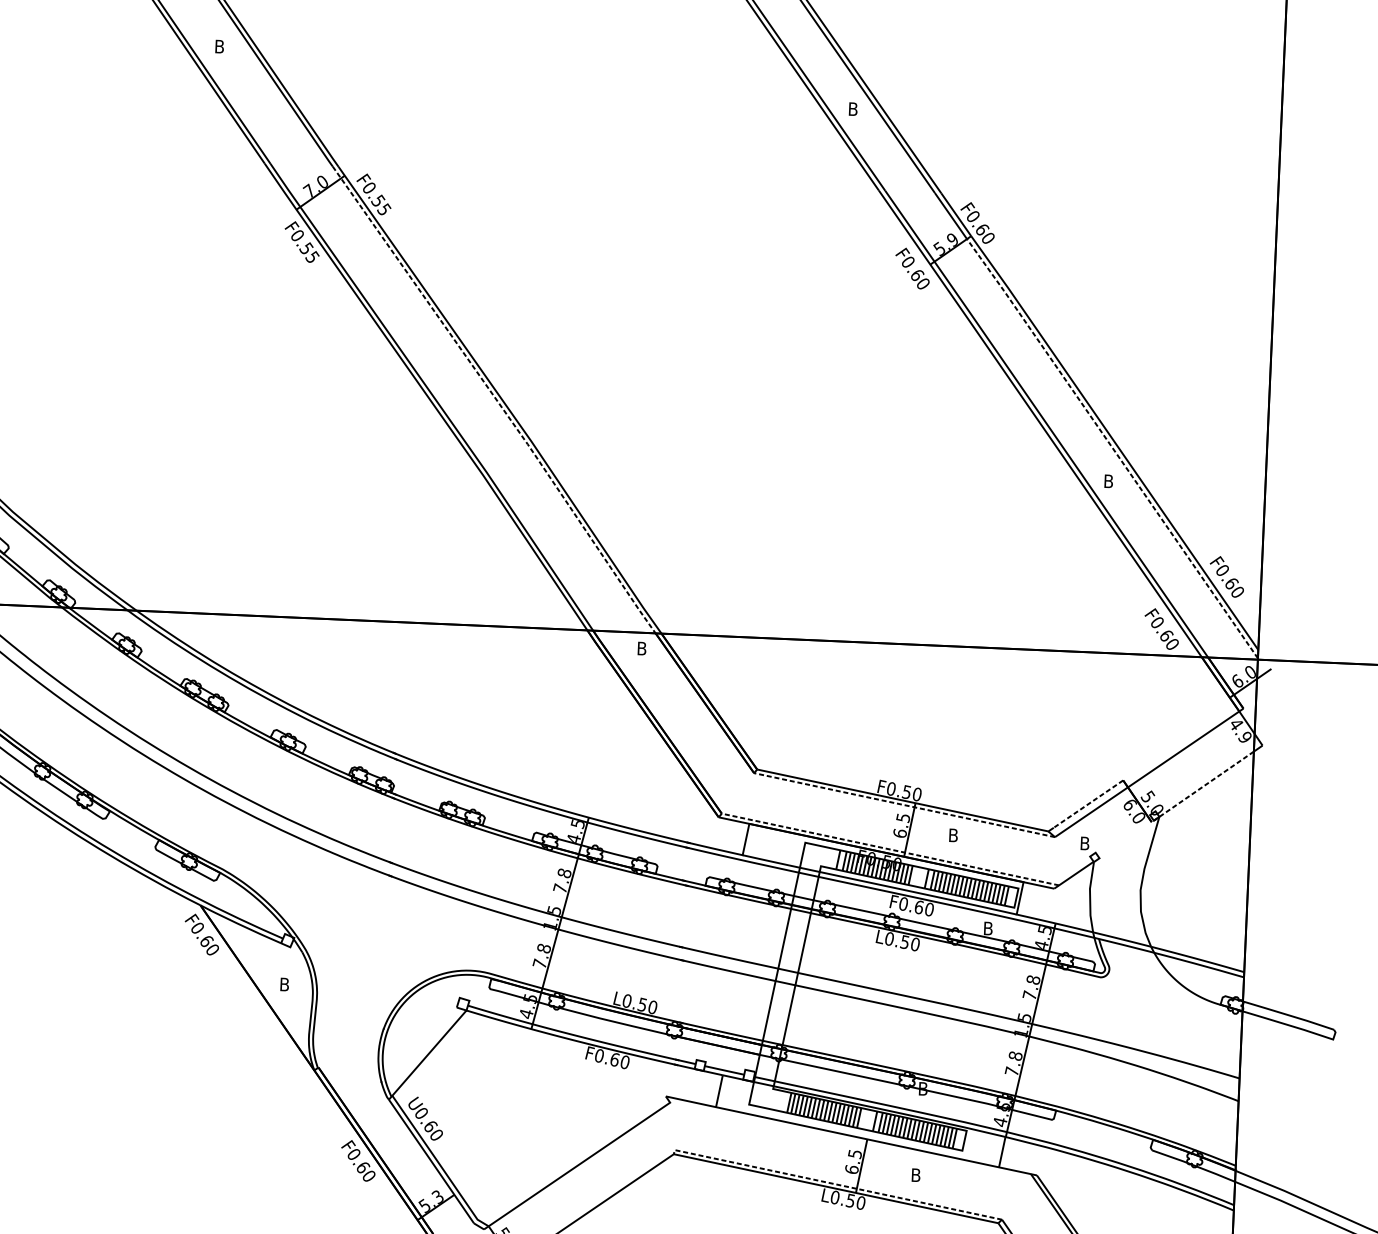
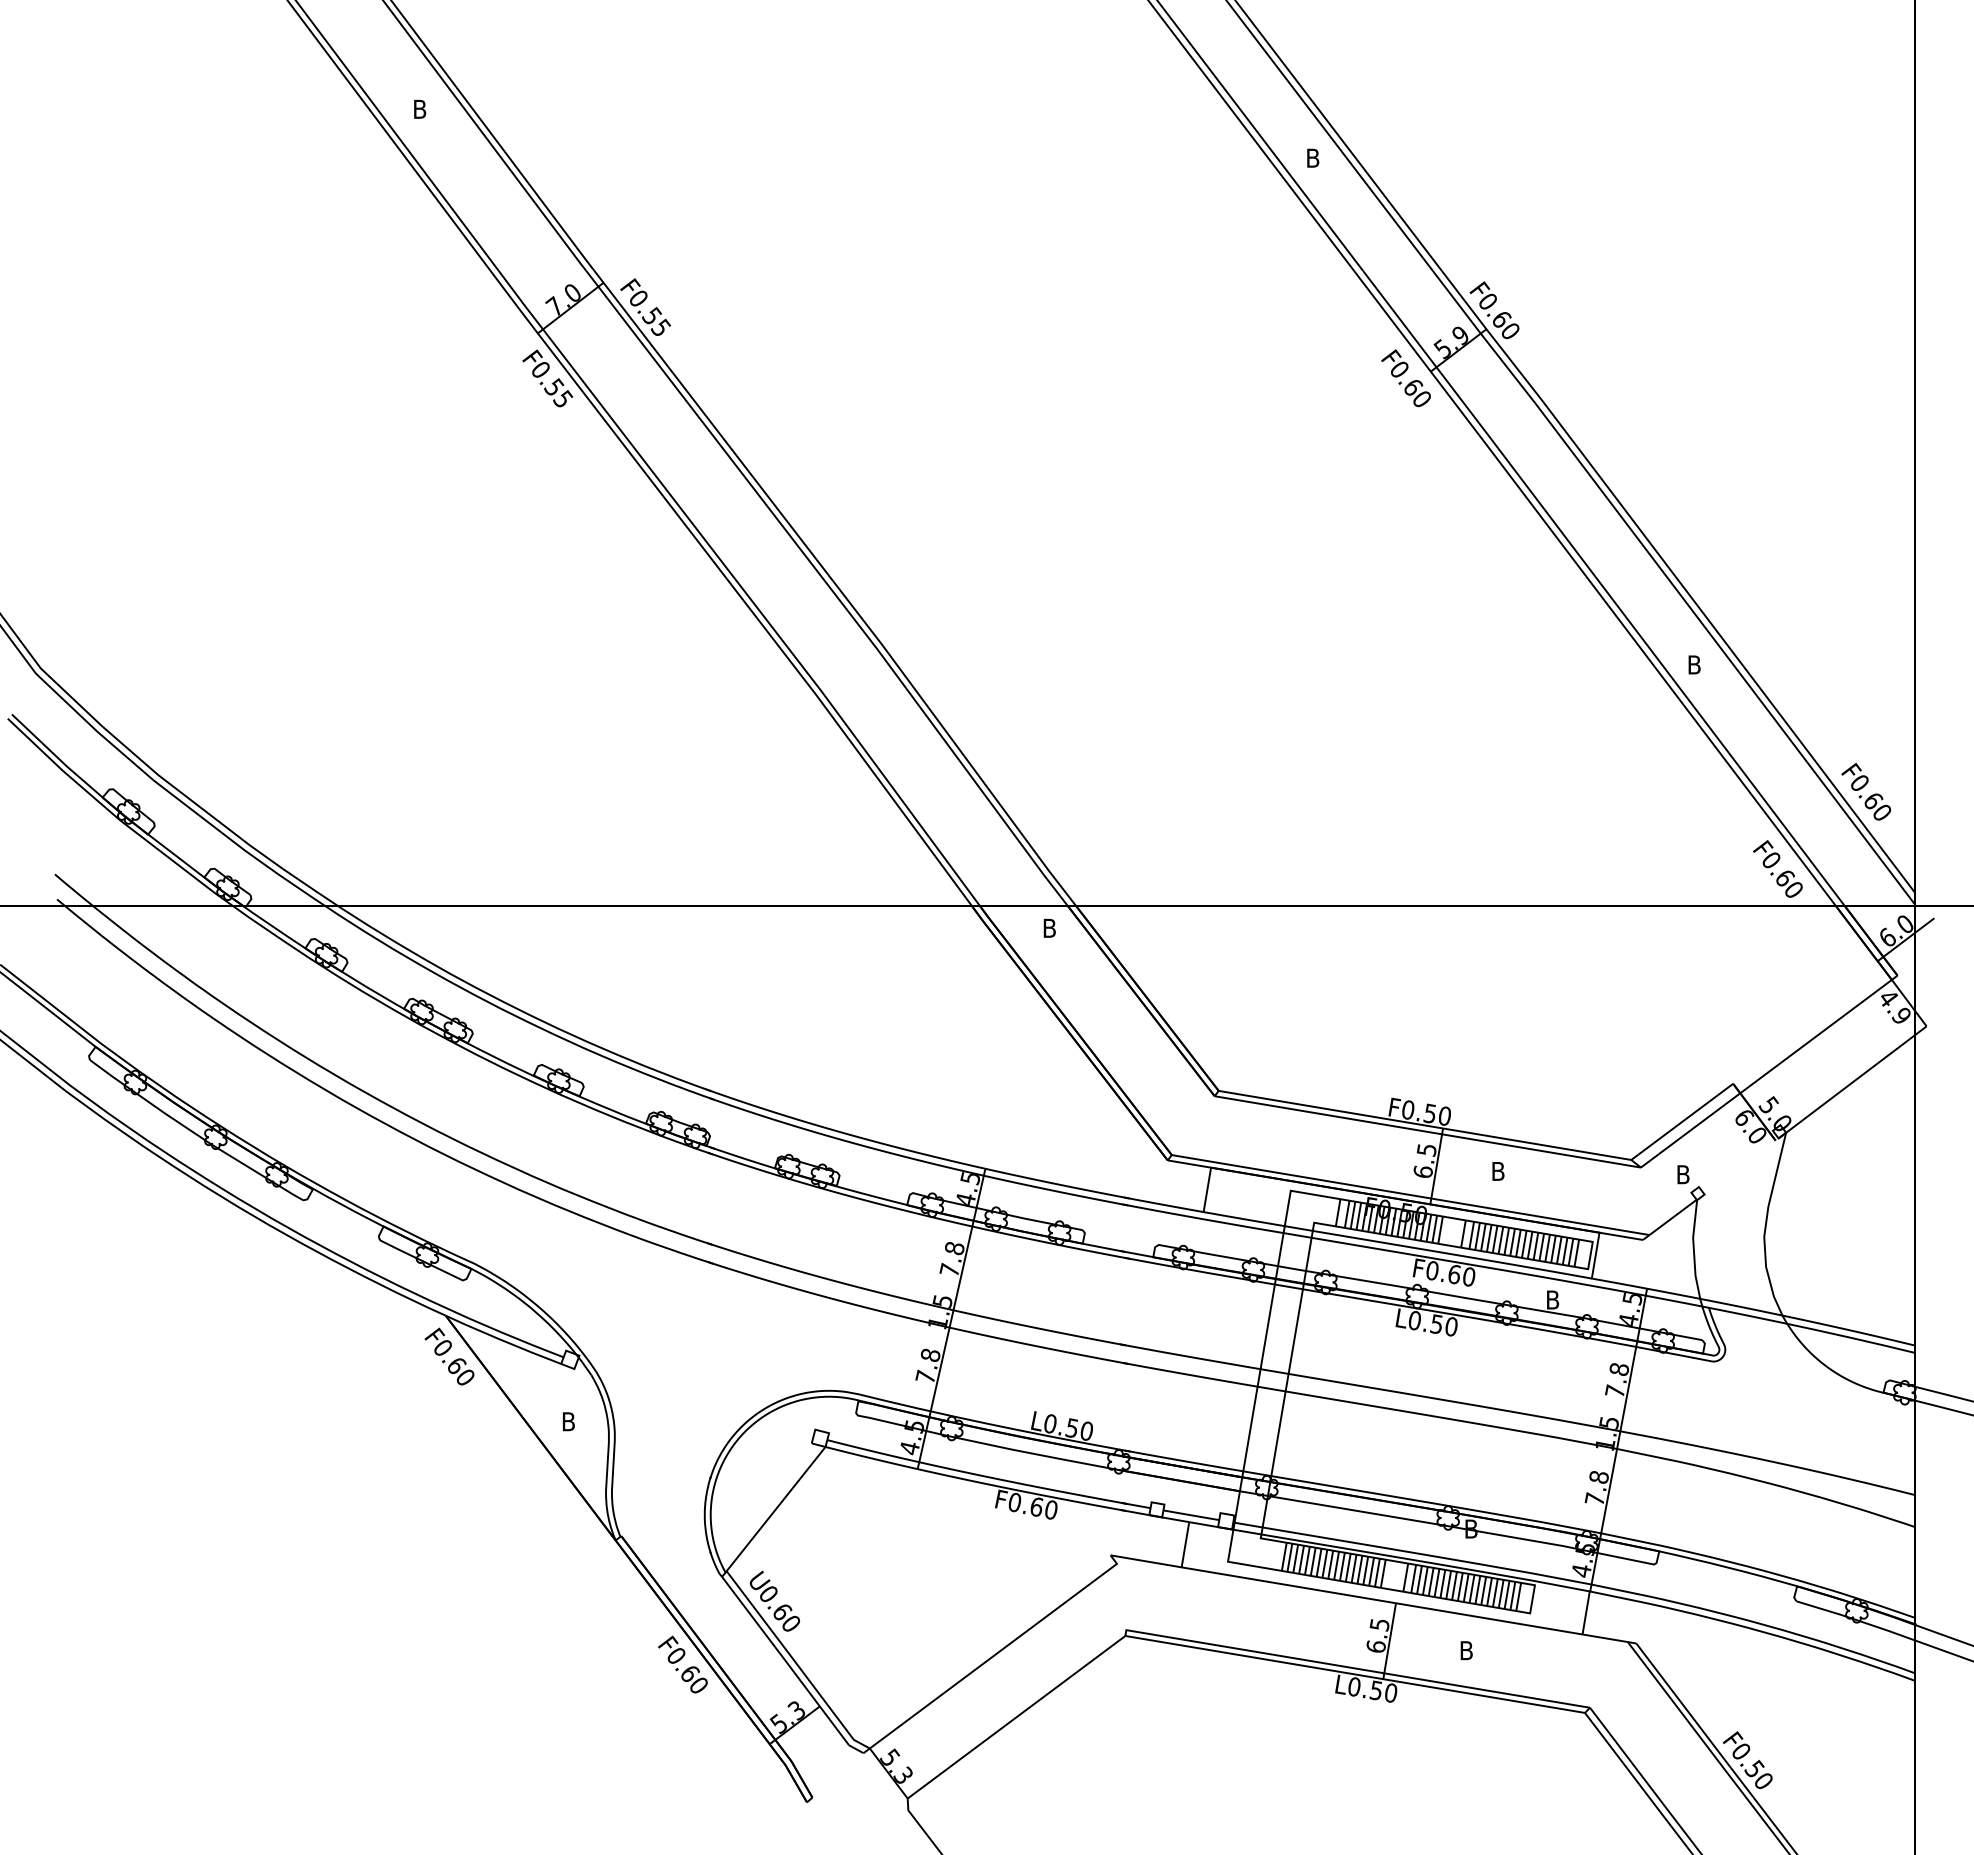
line: (496, 399) -> (829, 587), dashed -> solid
line: (1112, 447) -> (1697, 617), dashed -> solid
line: (1203, 786) -> (1846, 1087), dashed -> solid
line: (904, 804) -> (1427, 1131), dashed -> solid
line: (1088, 804) -> (1685, 1119), dashed -> solid
line: (890, 849) -> (1410, 1195), dashed -> solid
line: (835, 1184) -> (1354, 1668), dashed -> solid

